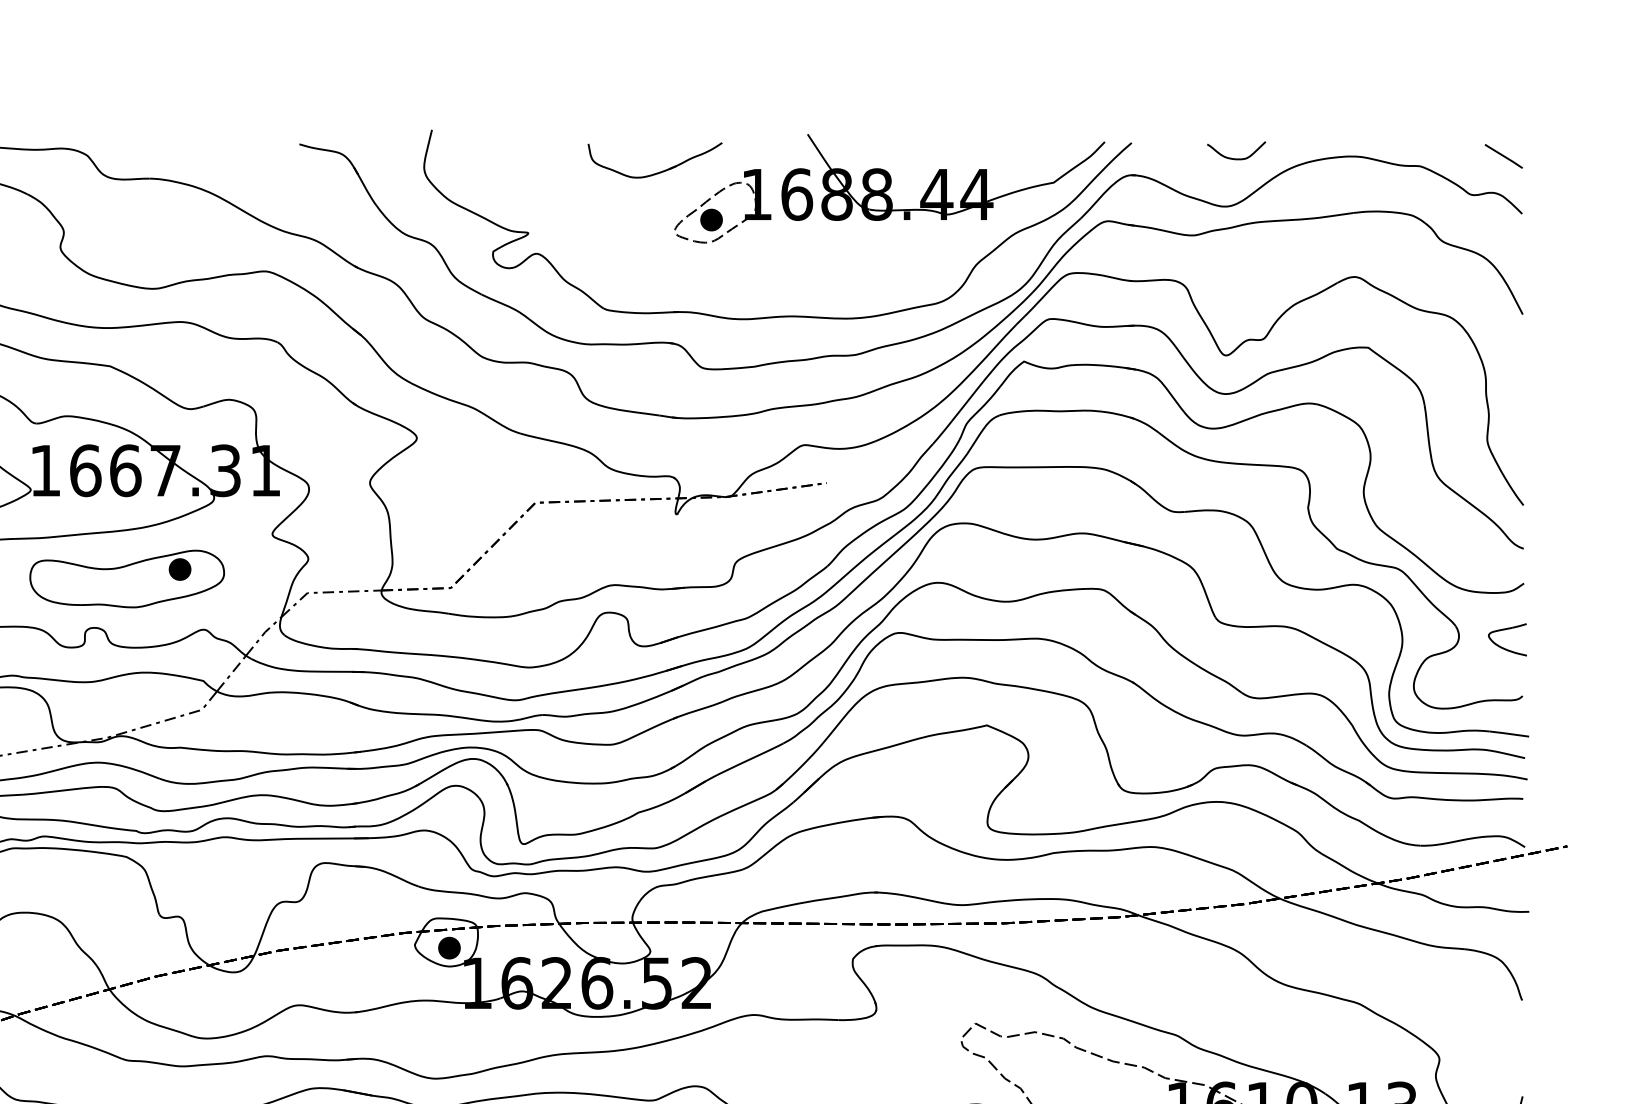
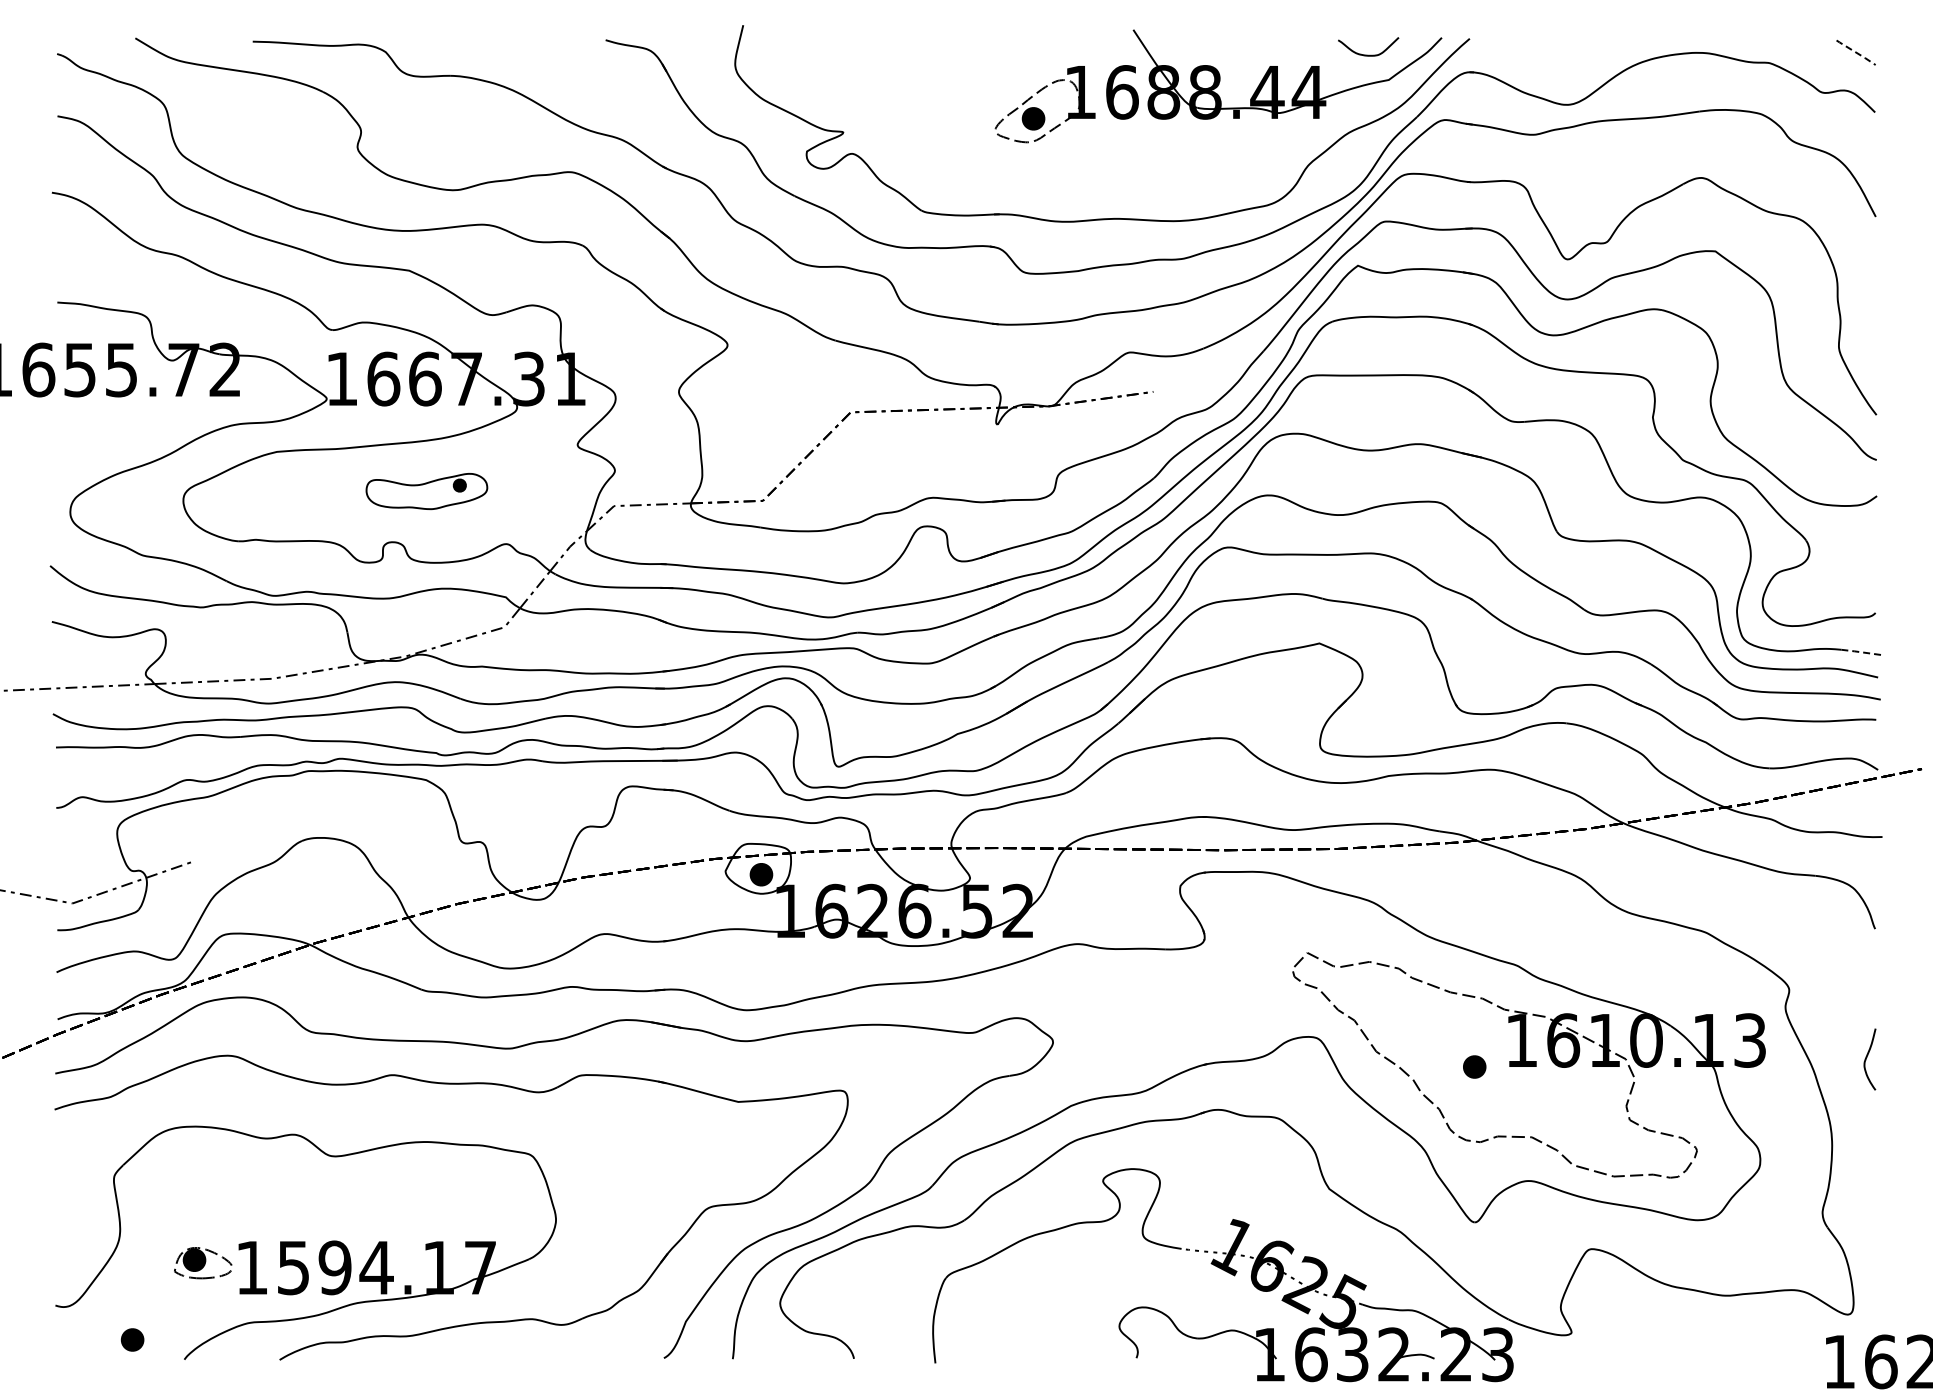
line: (1504, 156) -> (1856, 52), solid -> dashed
curve: (1236, 158) -> (1368, 54), moved
part: (659, 171) -> (979, 68), removed
part: (126, 579) -> (426, 491), size x0.6
part: (1503, 647) -> (1855, 562), removed
line: (1509, 734) -> (1861, 652), solid -> dashed

